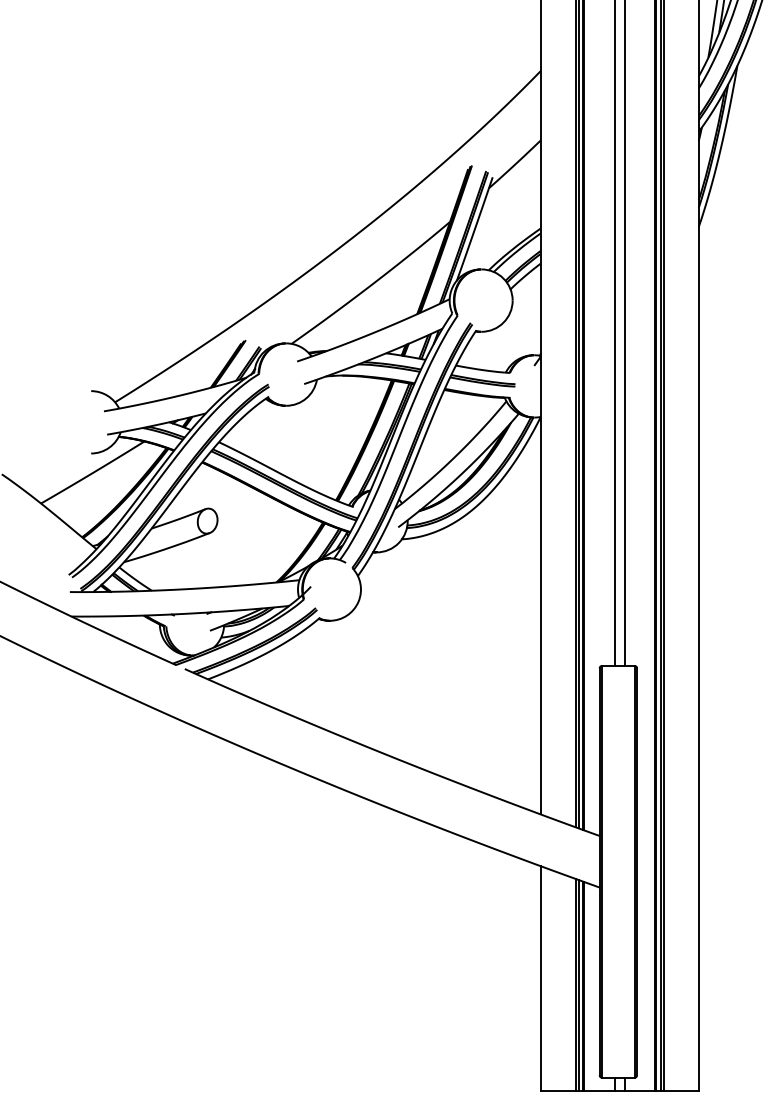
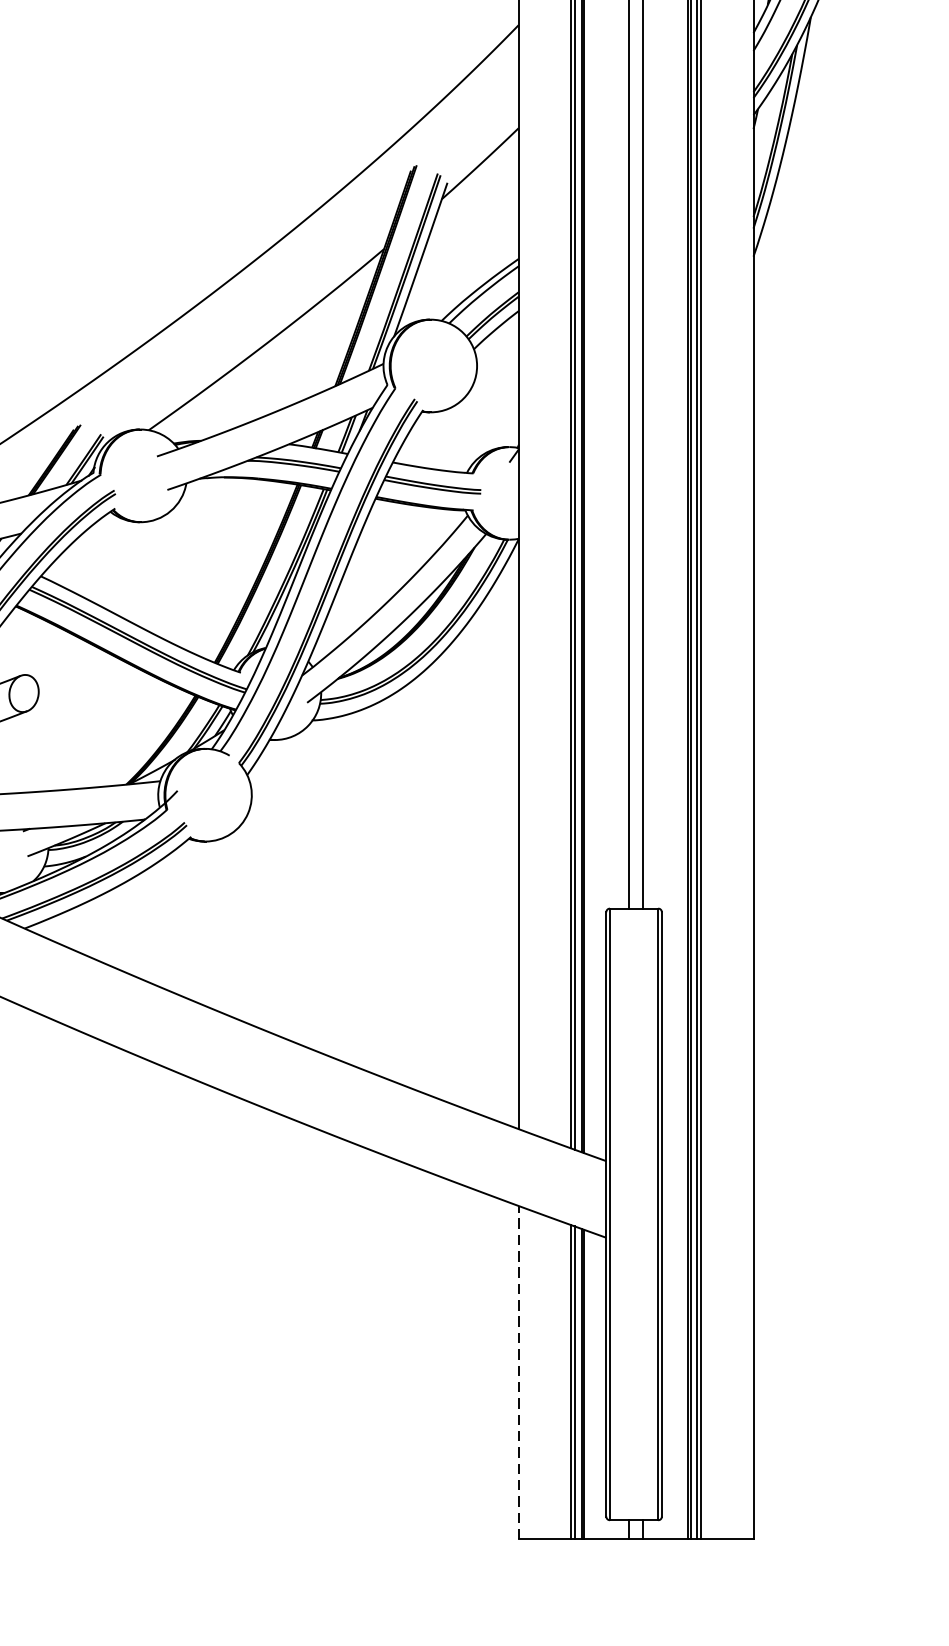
line: (540, 977) -> (518, 1371), solid -> dashed

